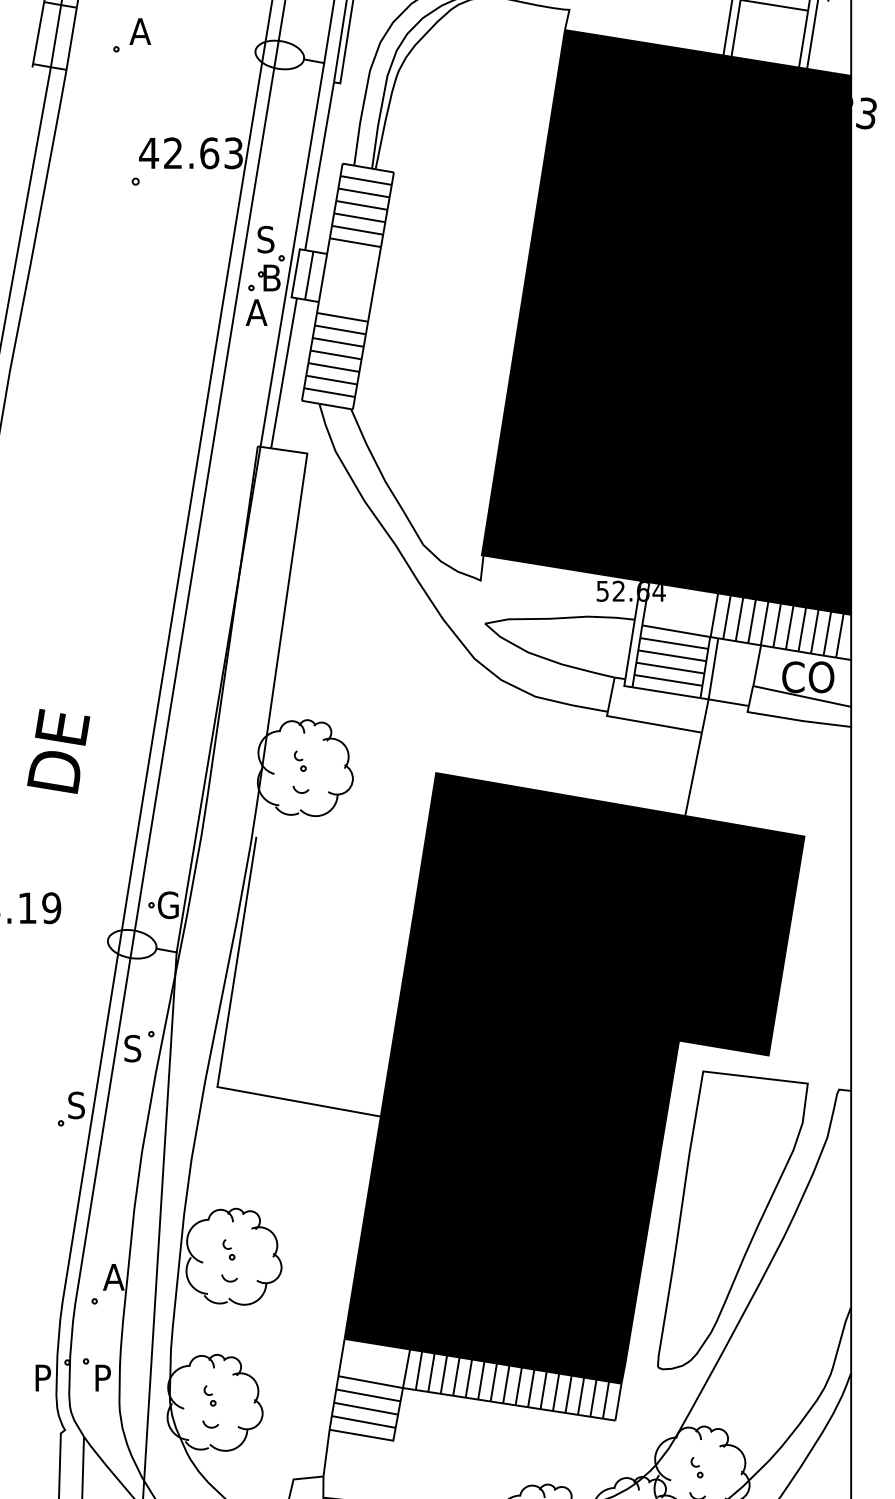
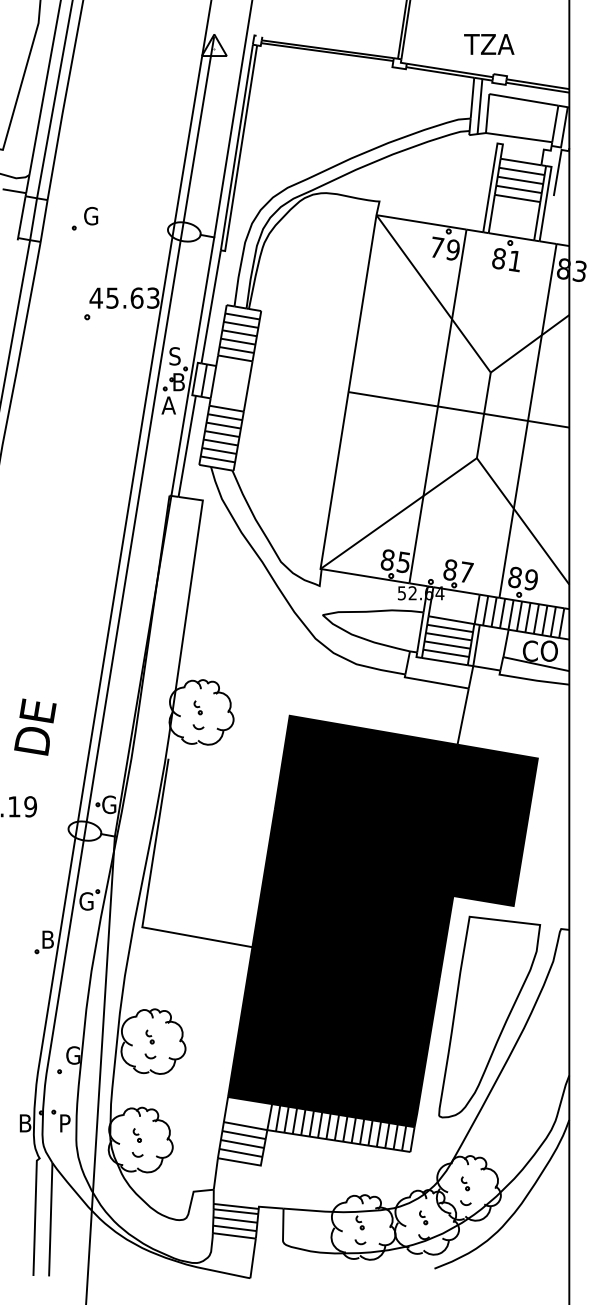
text: (140, 30) -> (90, 215), A -> G
text: (173, 152) -> (112, 297), 42.63 -> 45.63
fill: (665, 322) -> (444, 412), removed
text: (58, 750) -> (35, 726), moved
text: (134, 1048) -> (86, 901), S -> G
text: (76, 1105) -> (47, 939), S -> B
text: (113, 1277) -> (72, 1055), A -> G
text: (45, 1378) -> (26, 1123), P -> B

